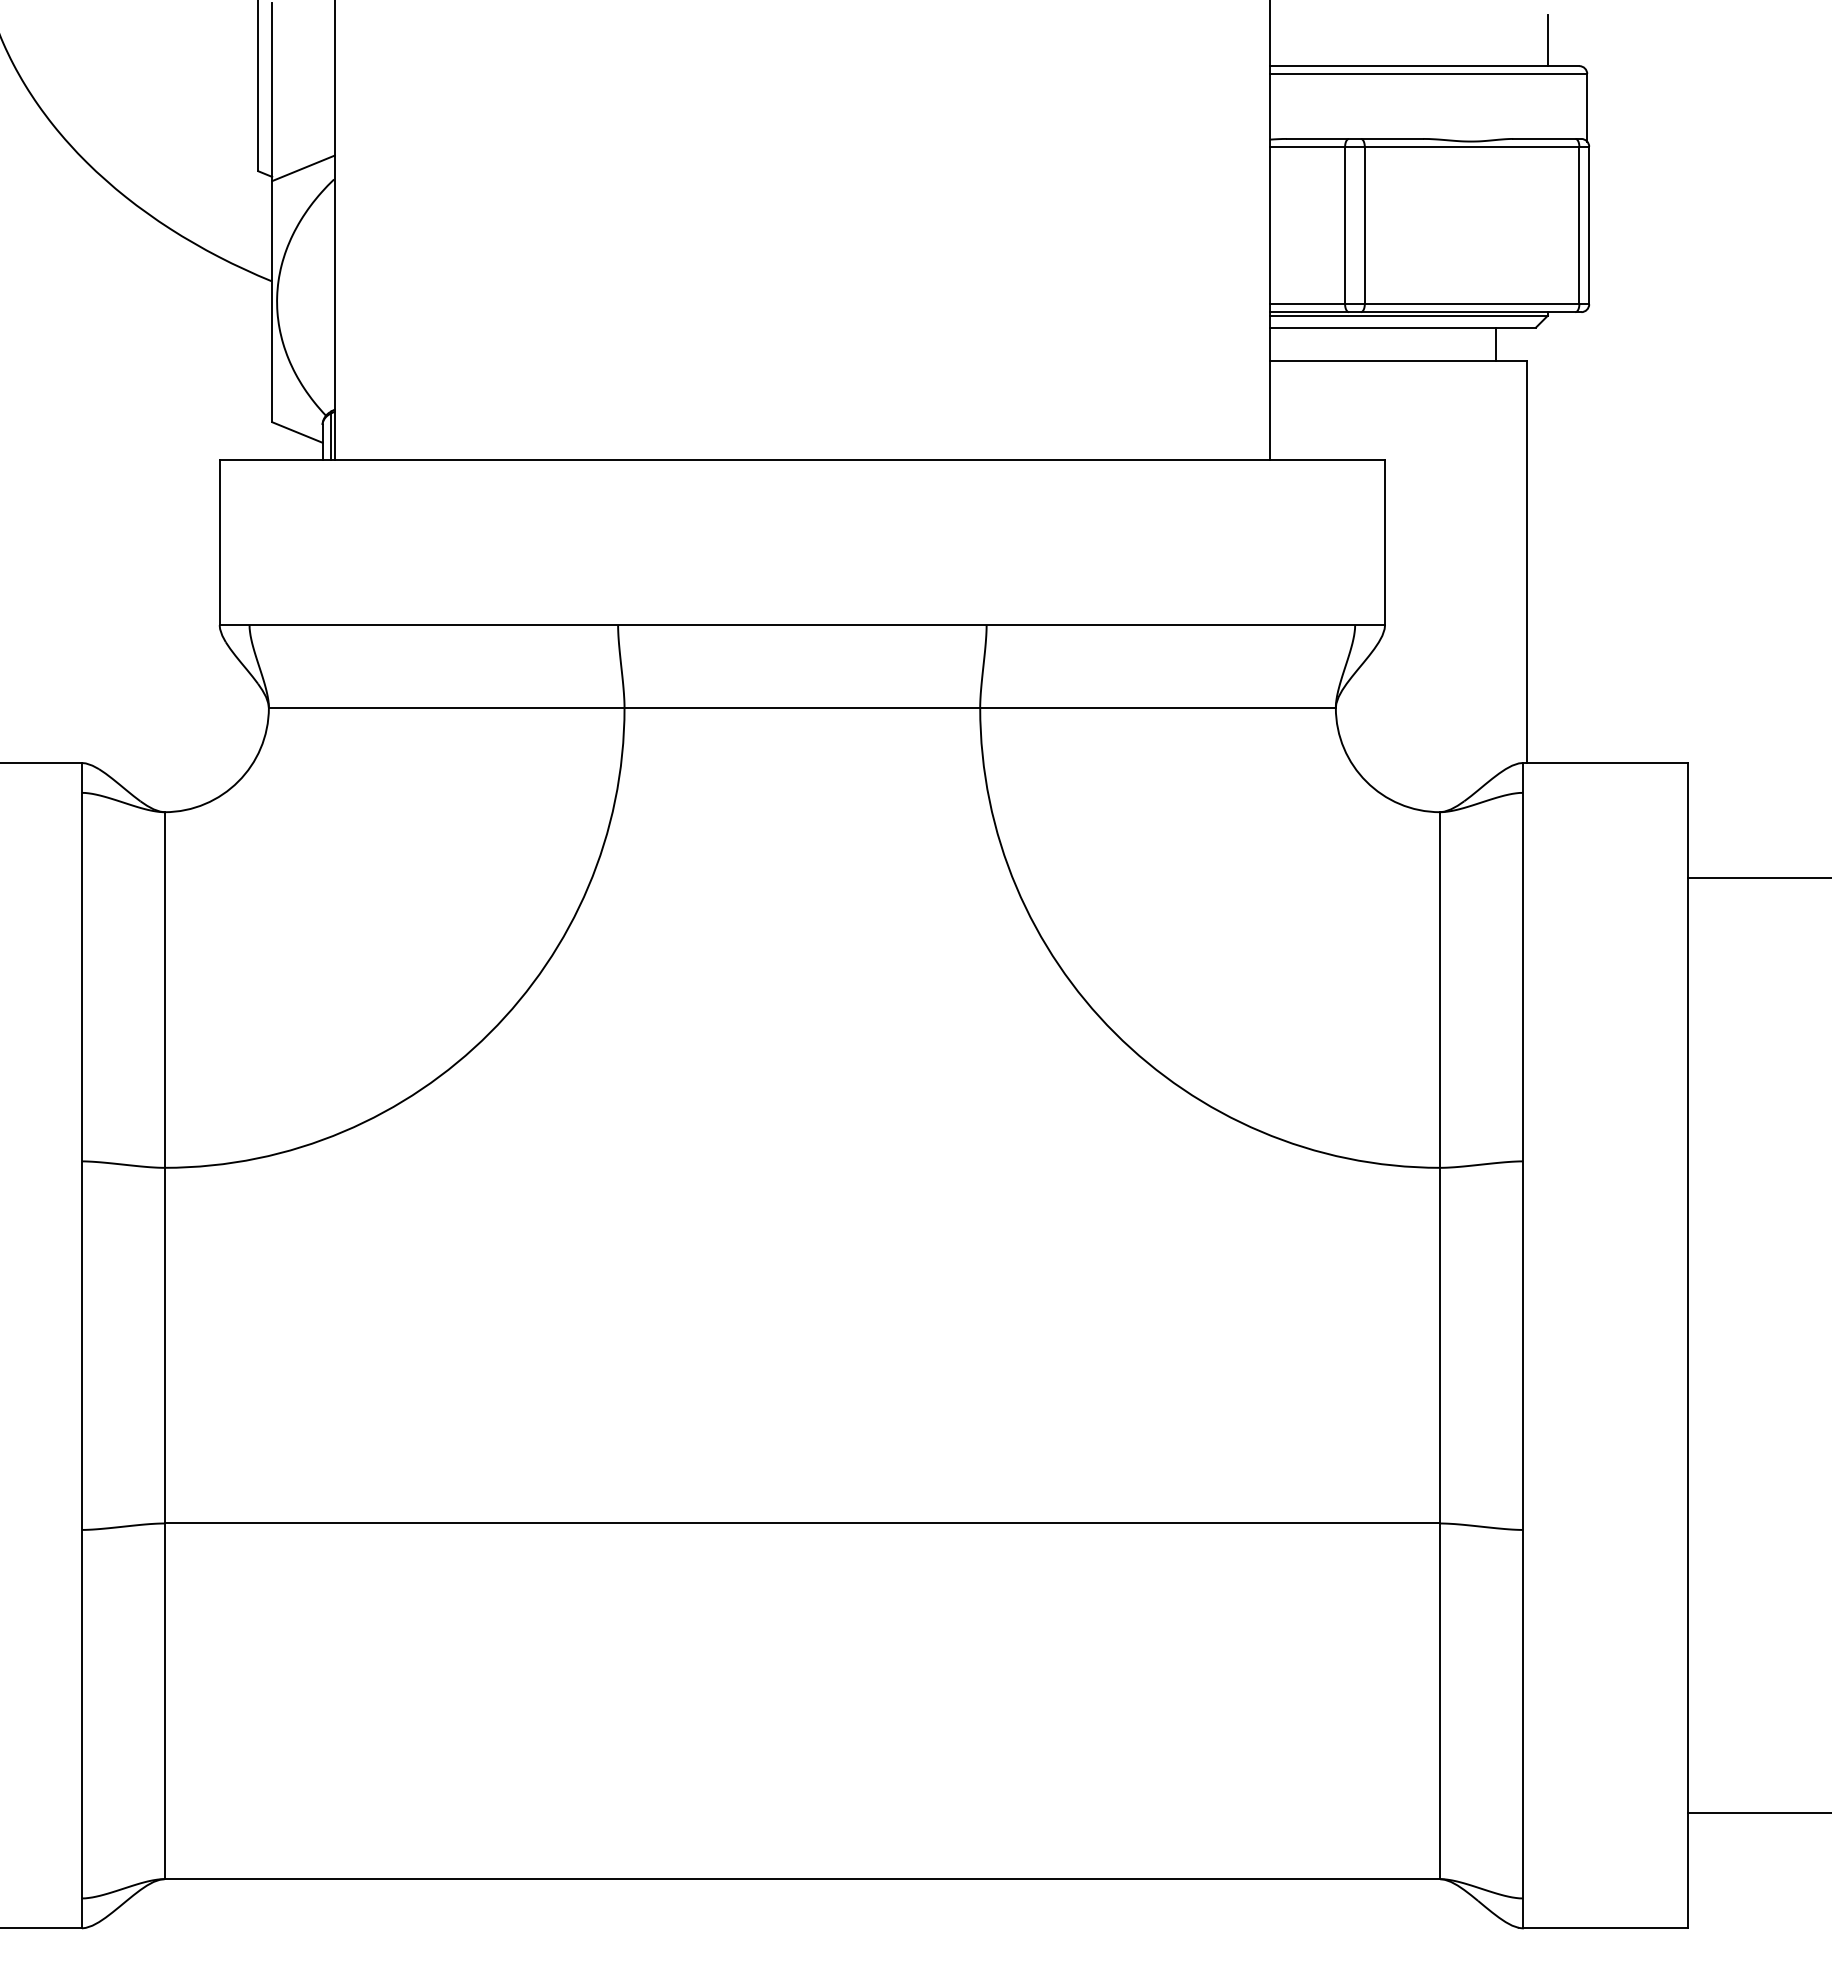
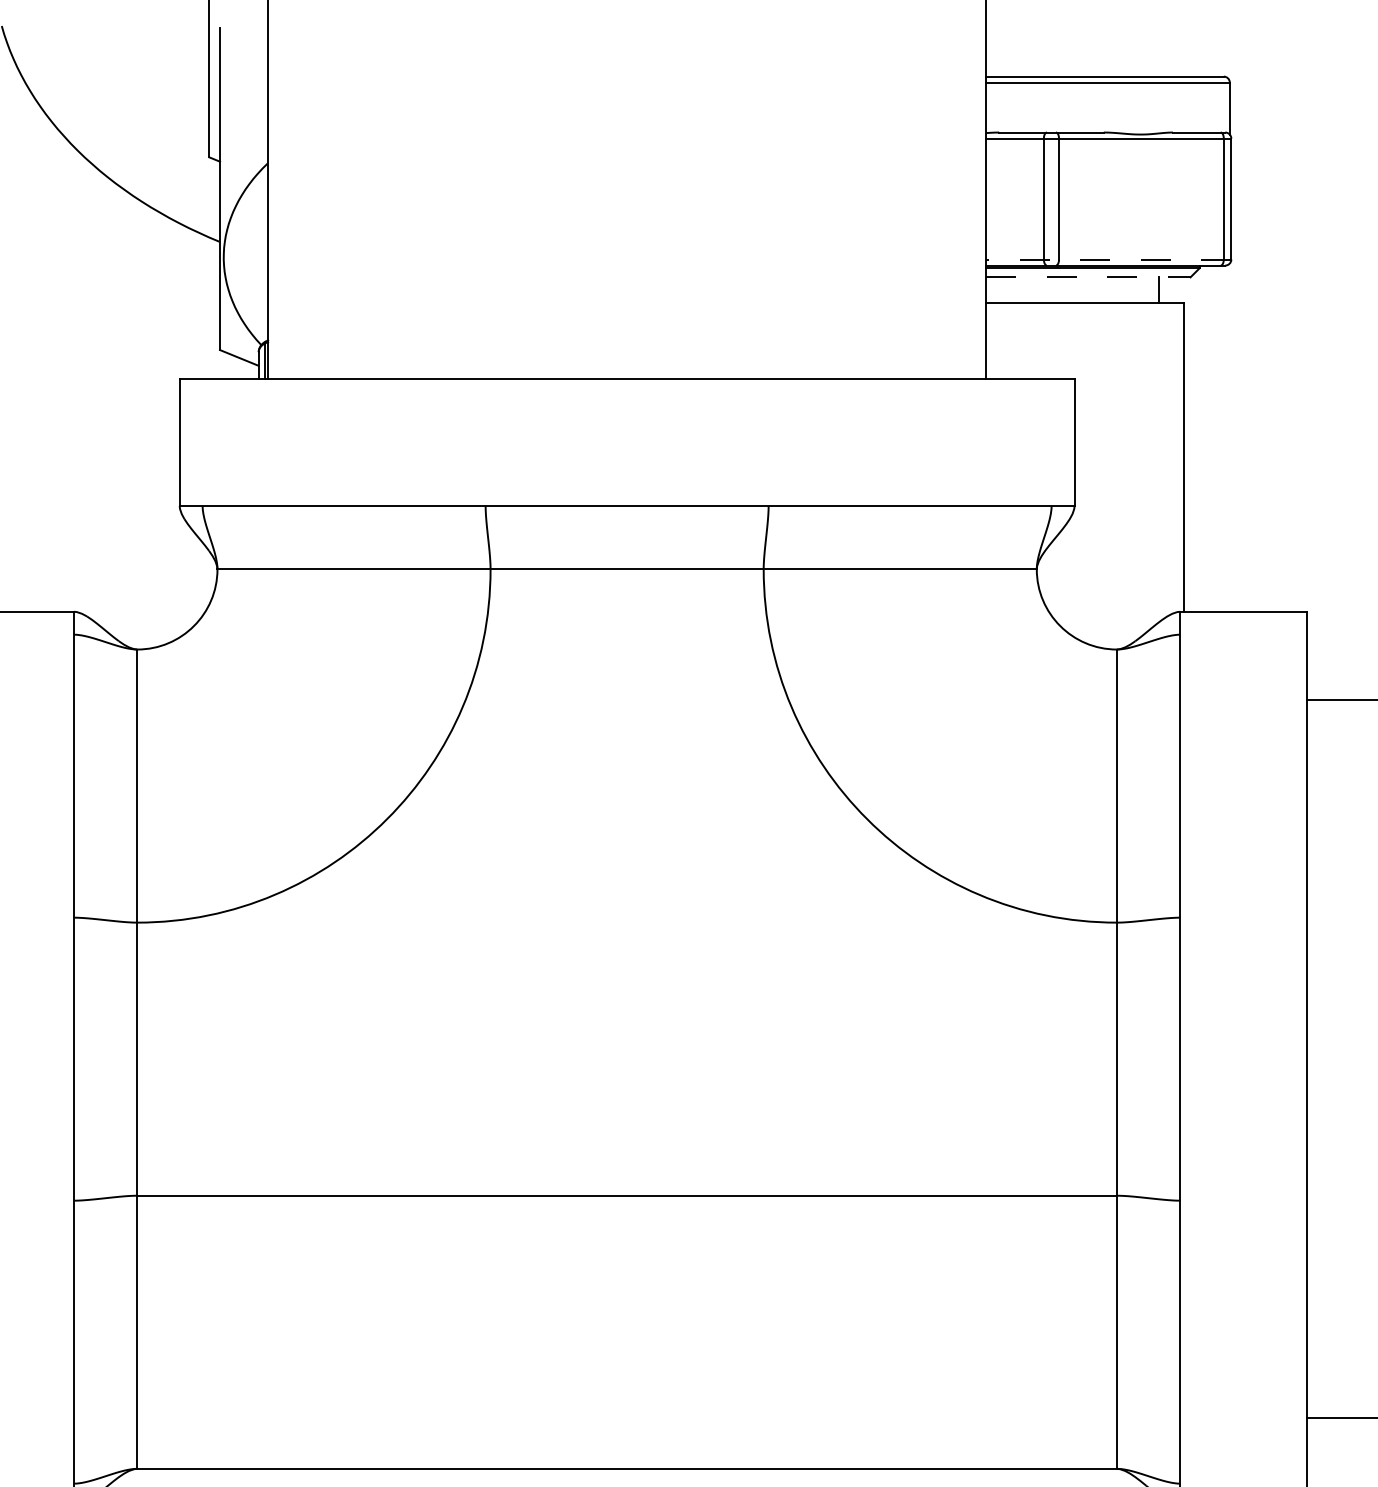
line: (1547, 40) -> (1199, 56), removed
line: (303, 168) -> (244, 155), removed
line: (1429, 304) -> (1108, 259), solid -> dashed
line: (1403, 327) -> (1088, 277), solid -> dashed

